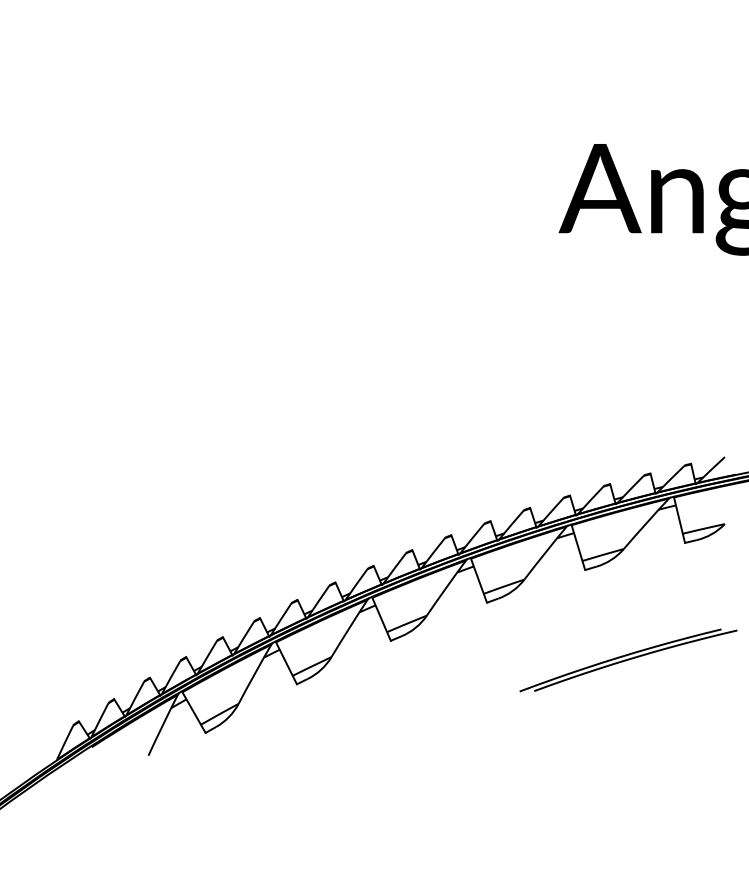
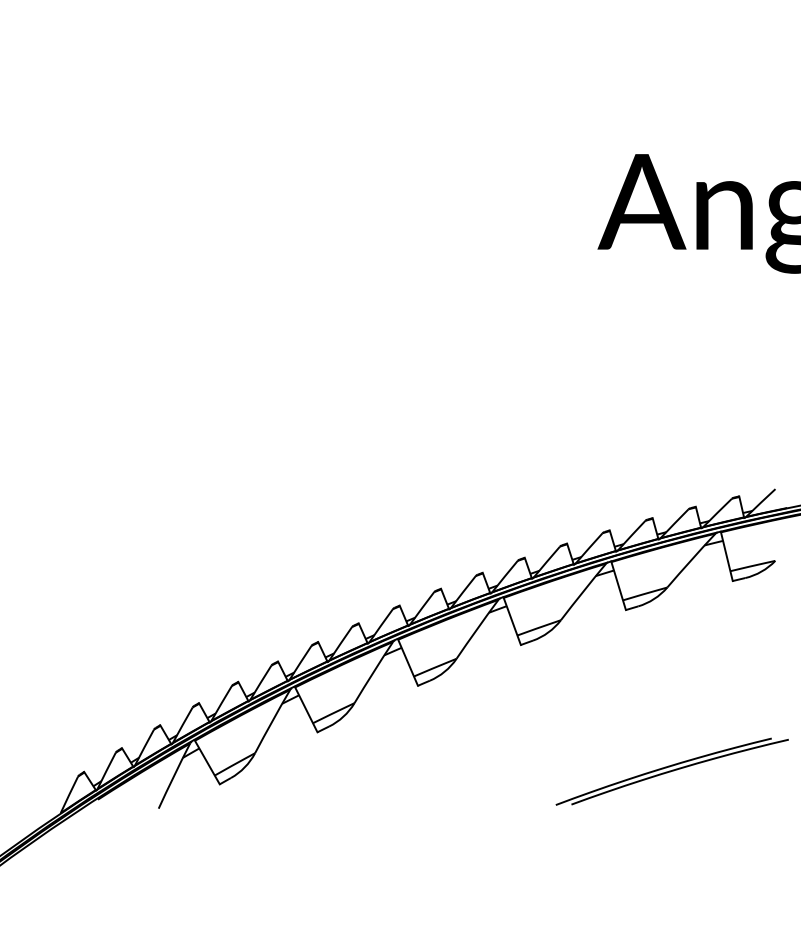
part: (627, 660) -> (671, 771), moved

